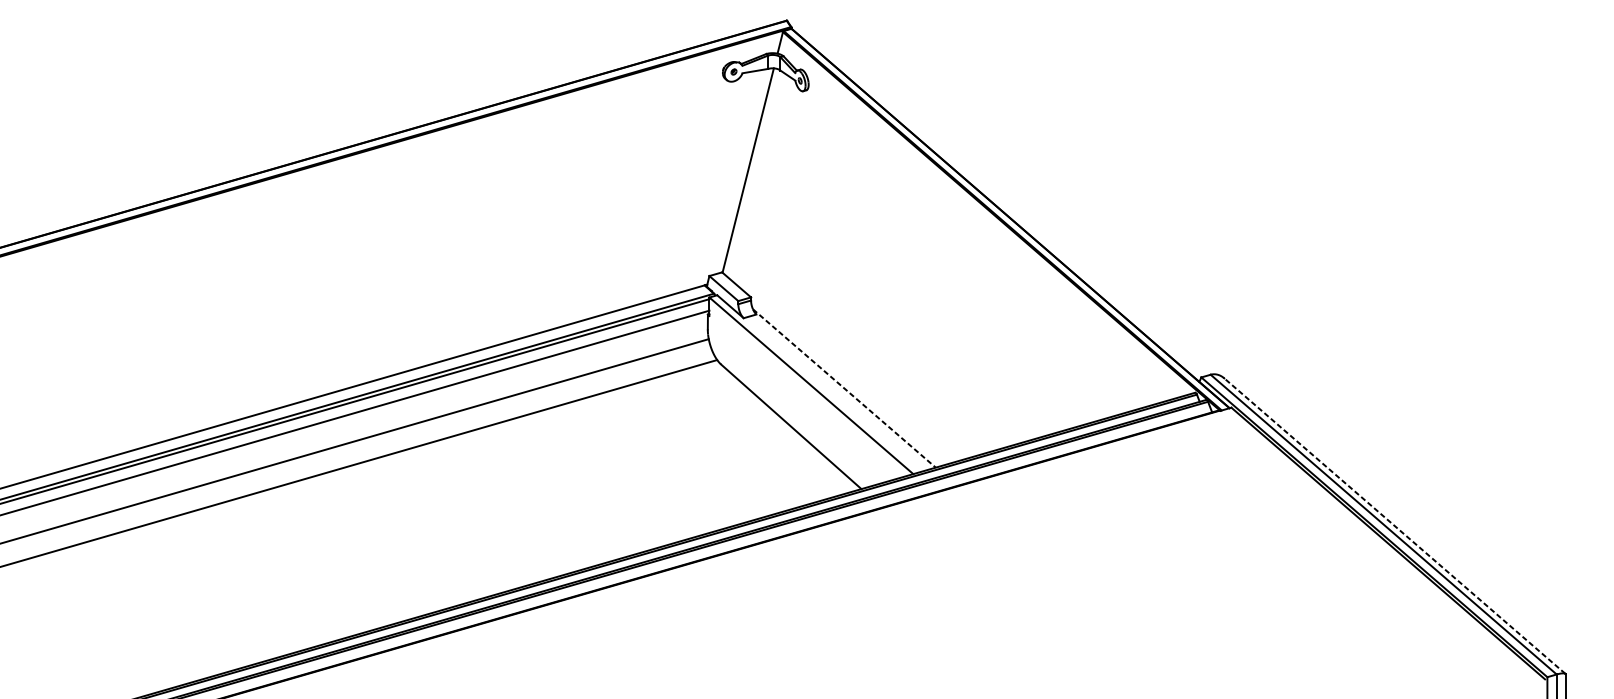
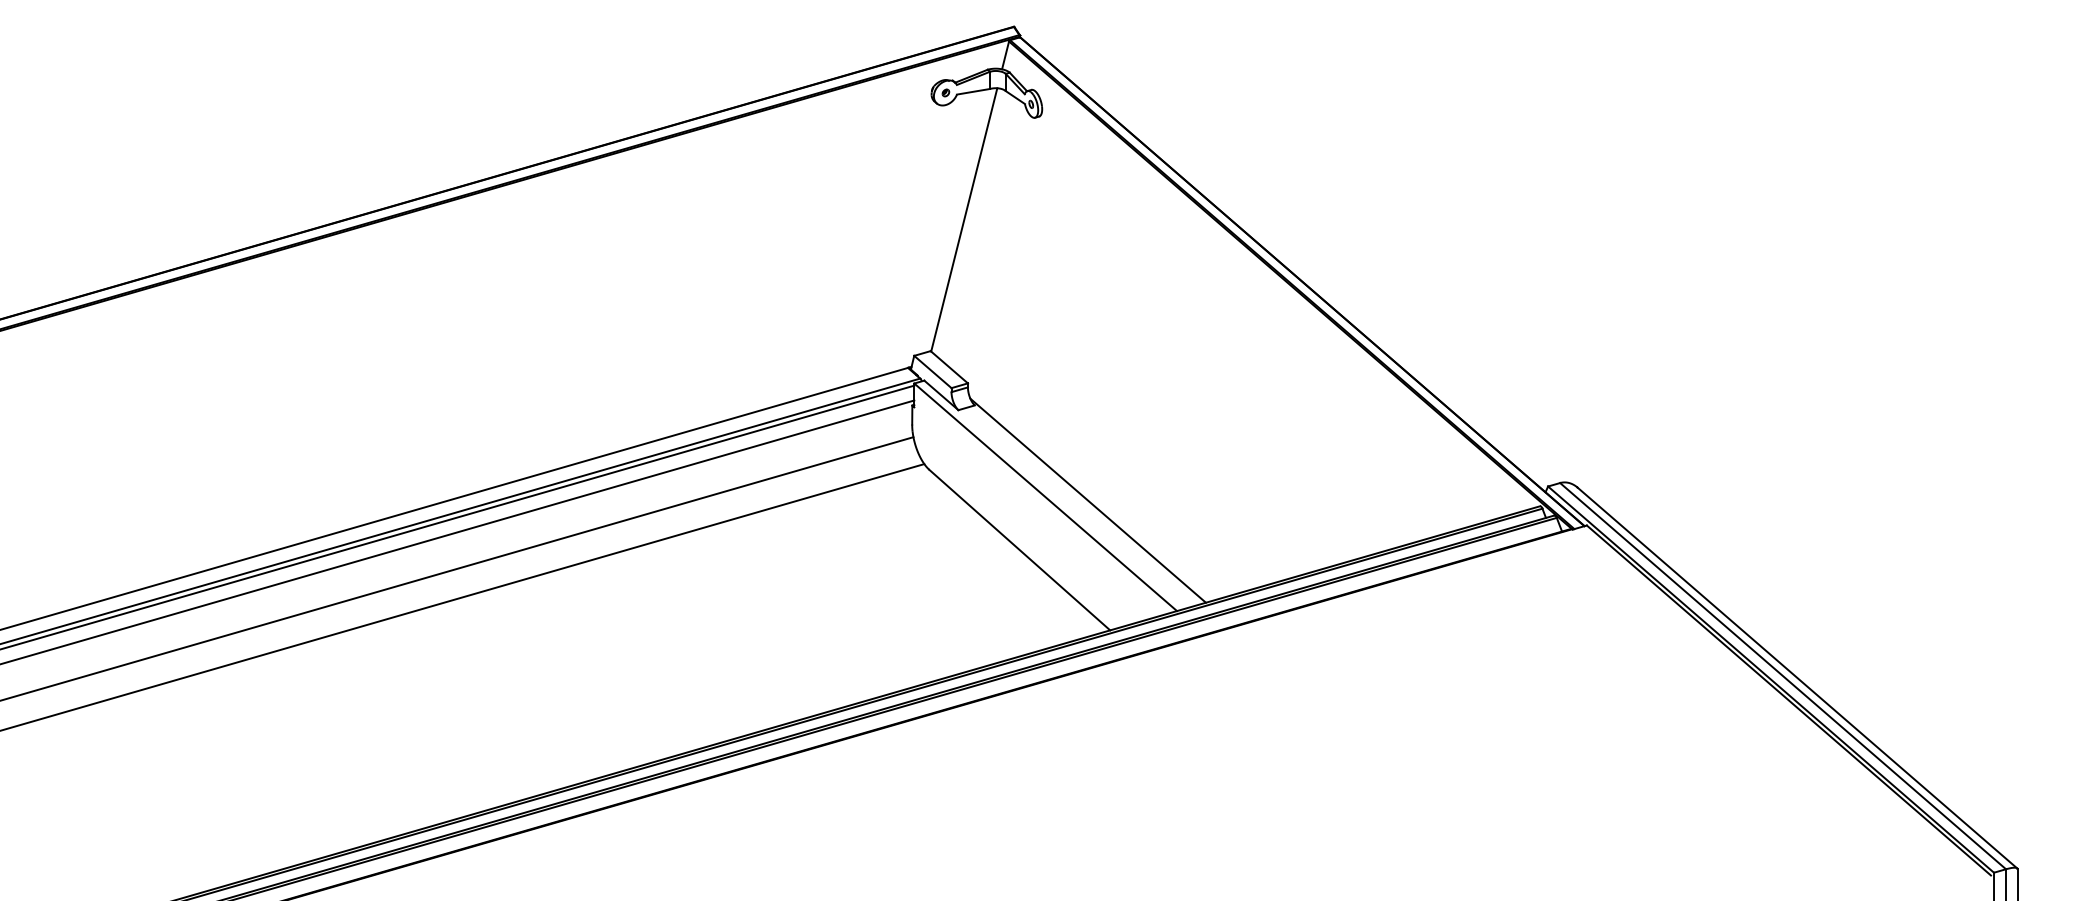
line: (844, 388) -> (1088, 500), dashed -> solid
line: (1394, 526) -> (1797, 678), dashed -> solid

